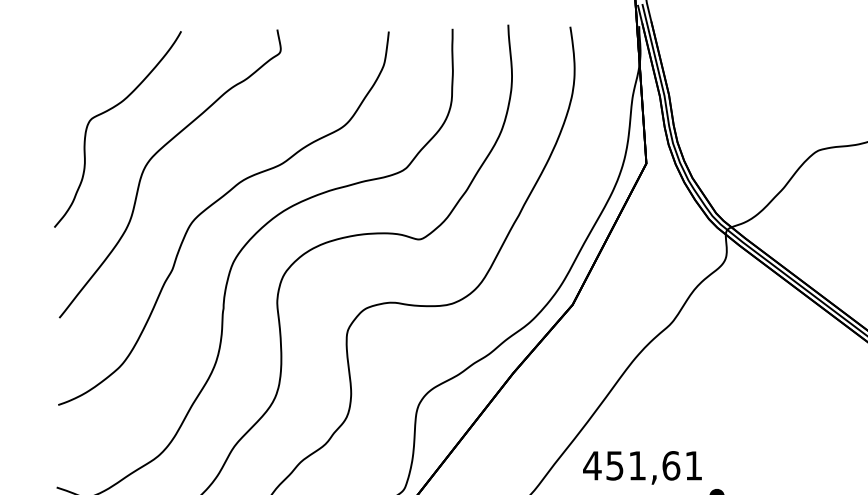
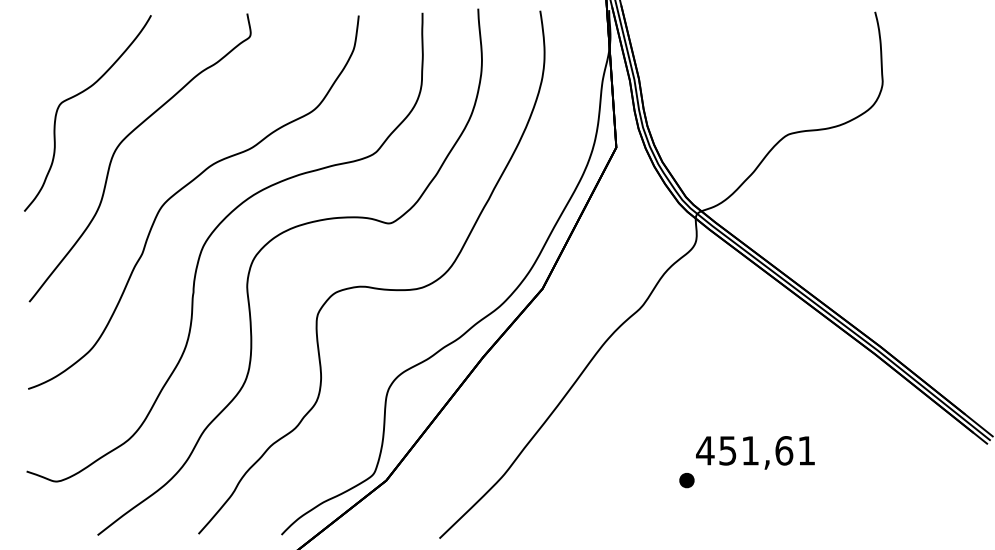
text: (642, 467) -> (755, 452), moved

